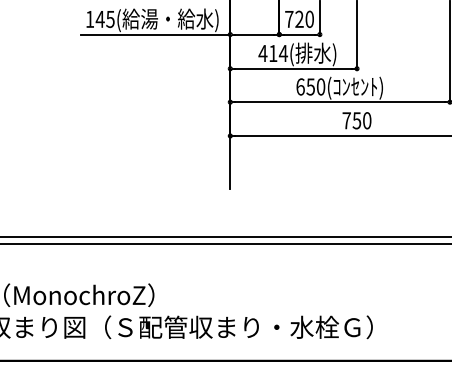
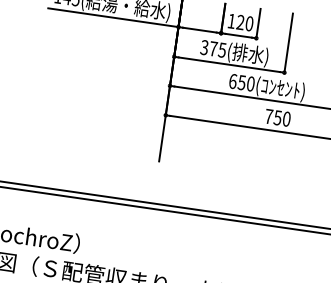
text: (289, 19) -> (231, 21), 720 -> 120
text: (273, 53) -> (213, 48), 414( -> 375(

